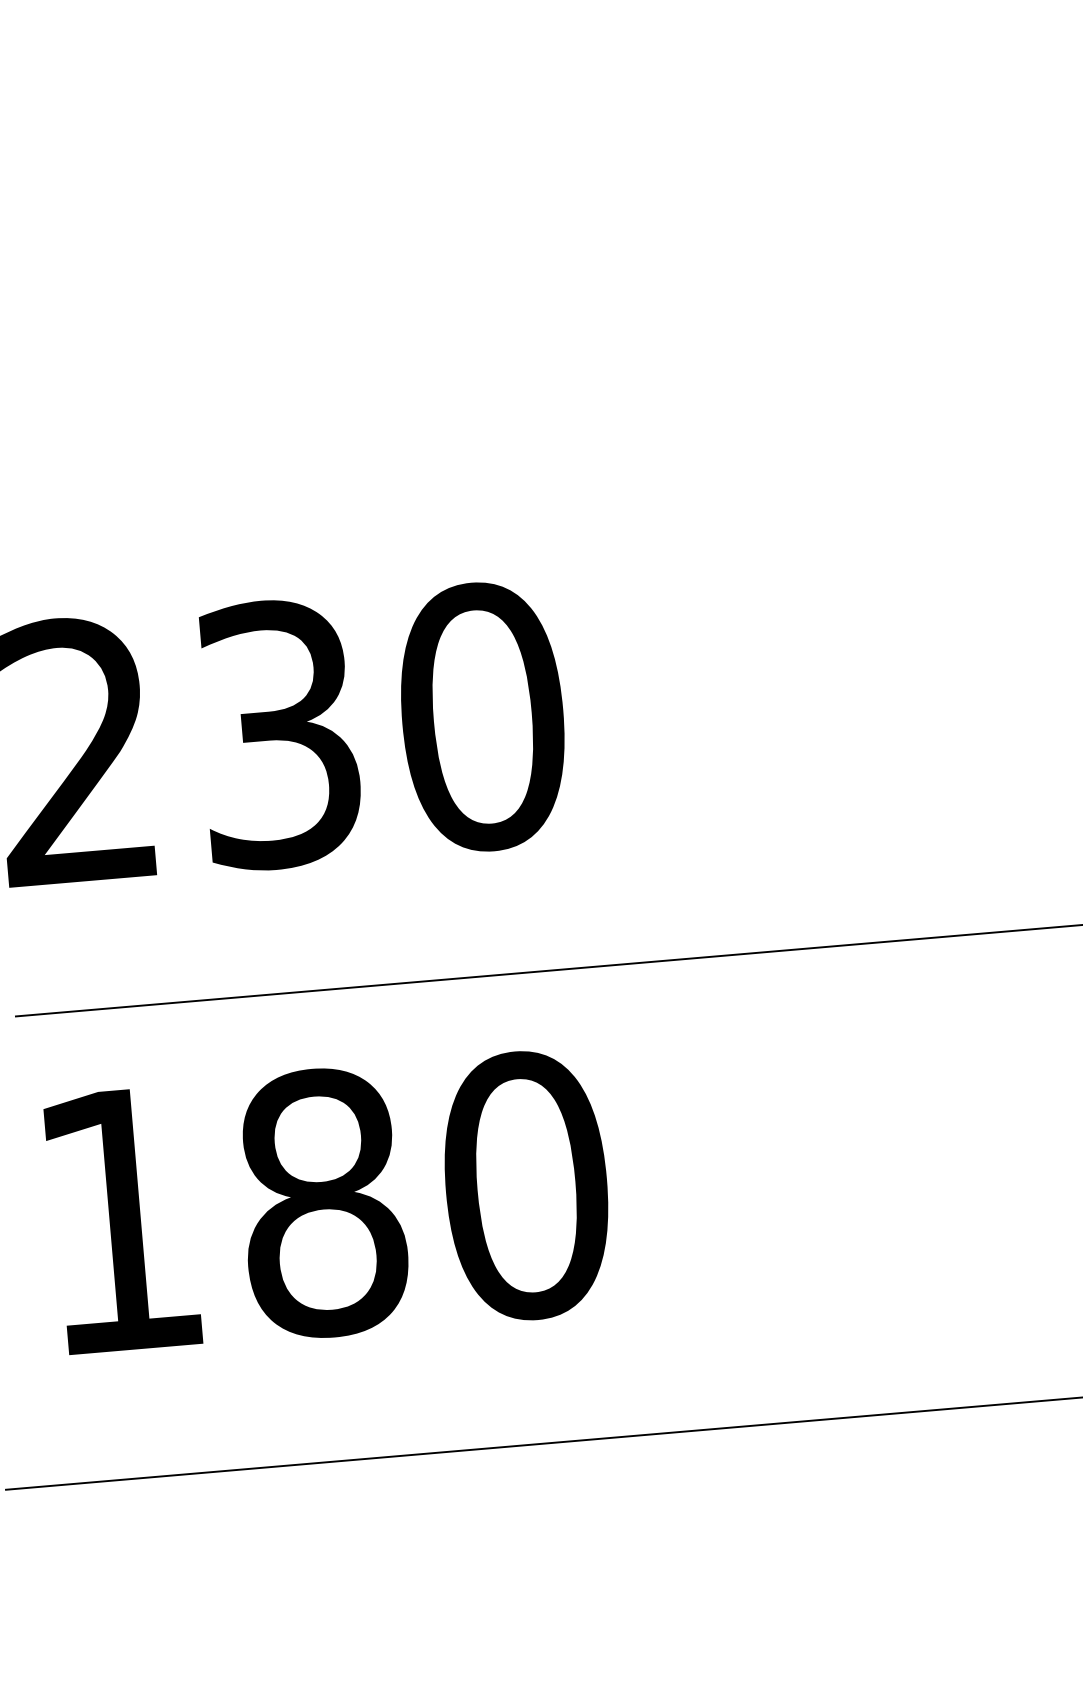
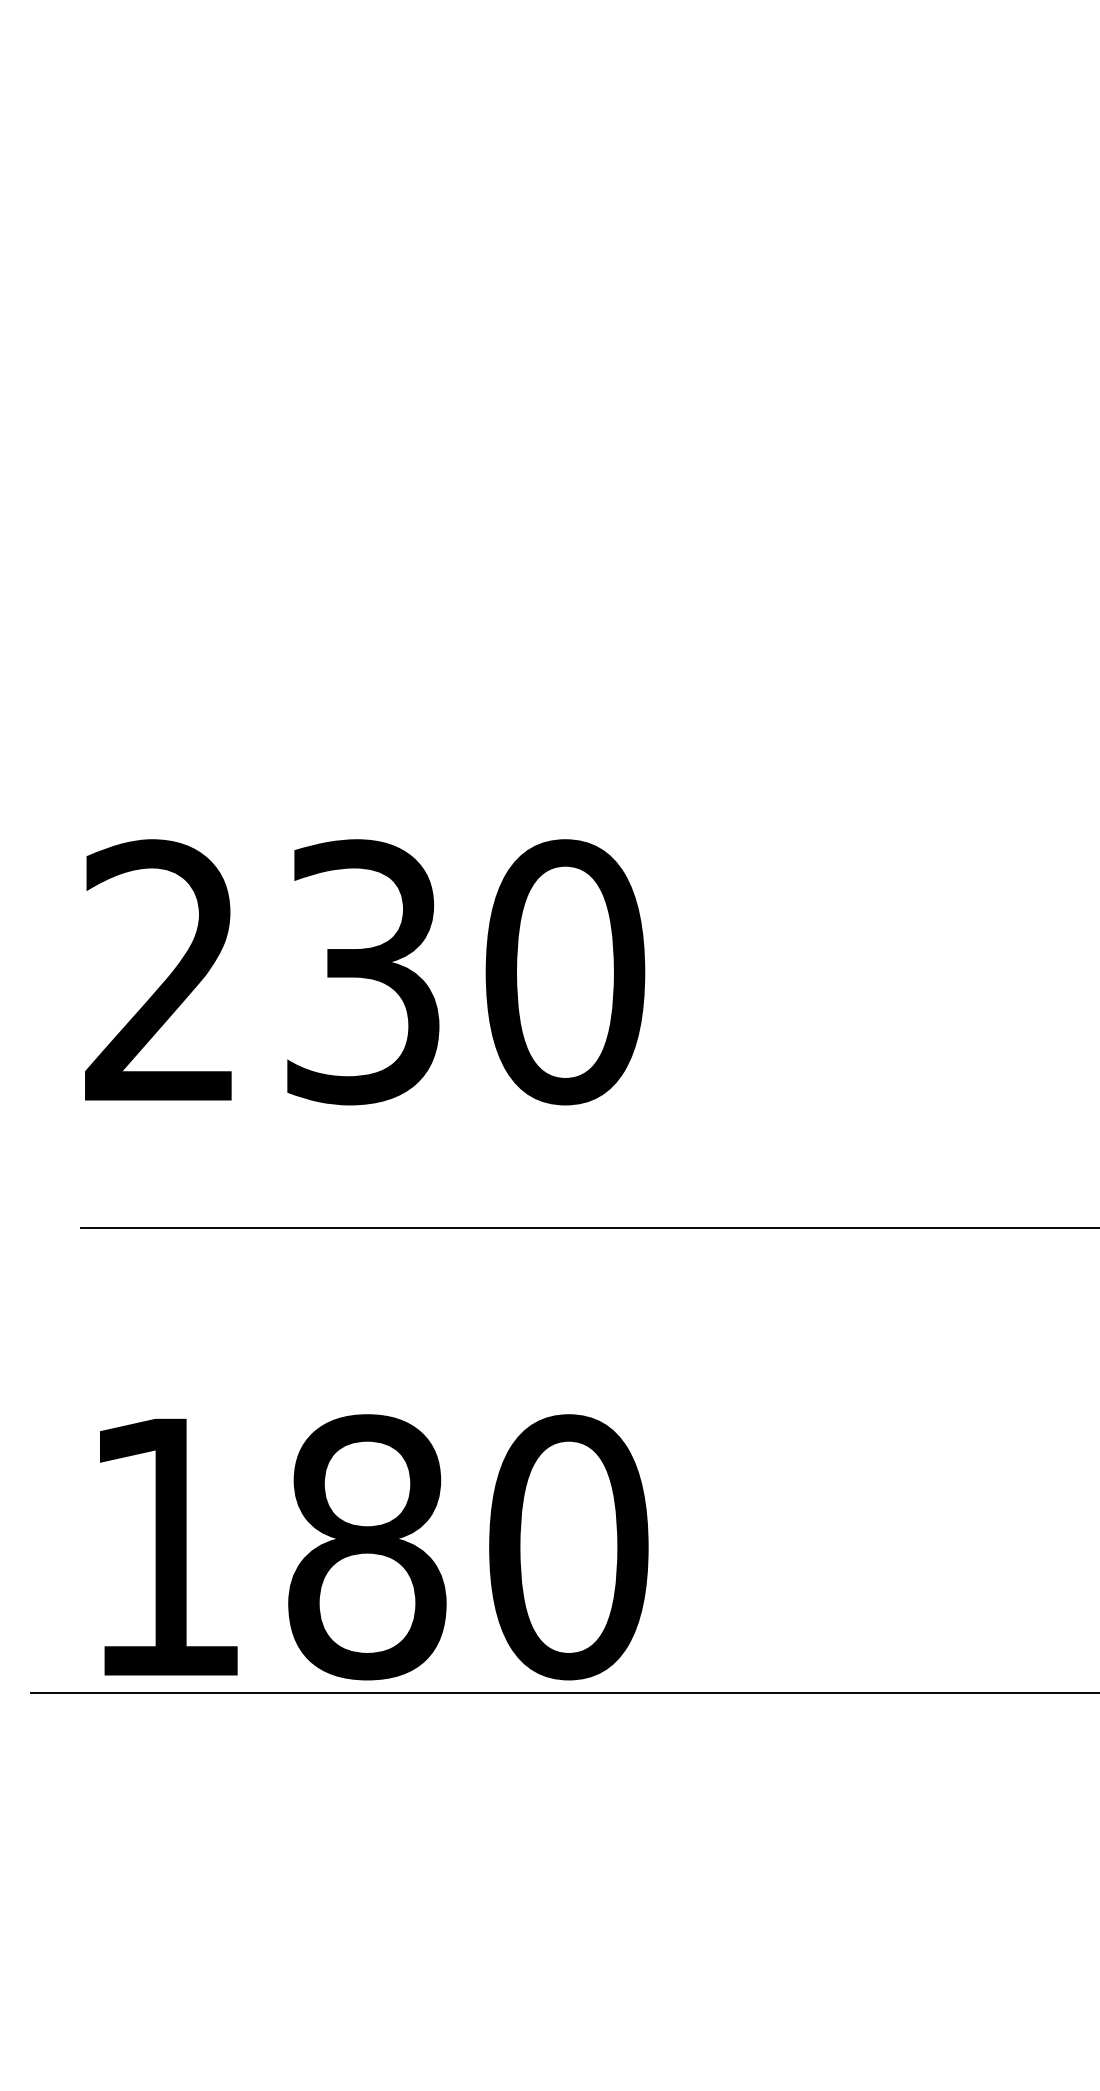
text: (330, 1202) -> (374, 1547), moved

